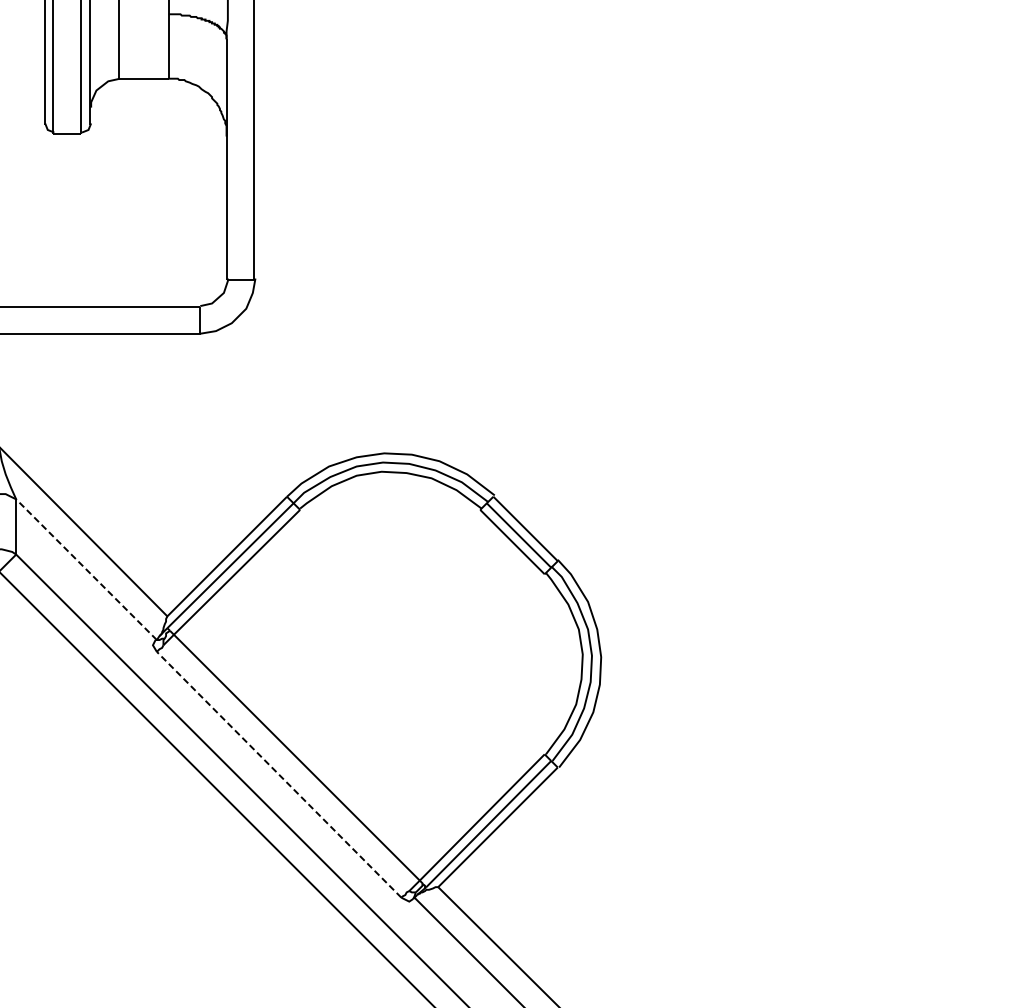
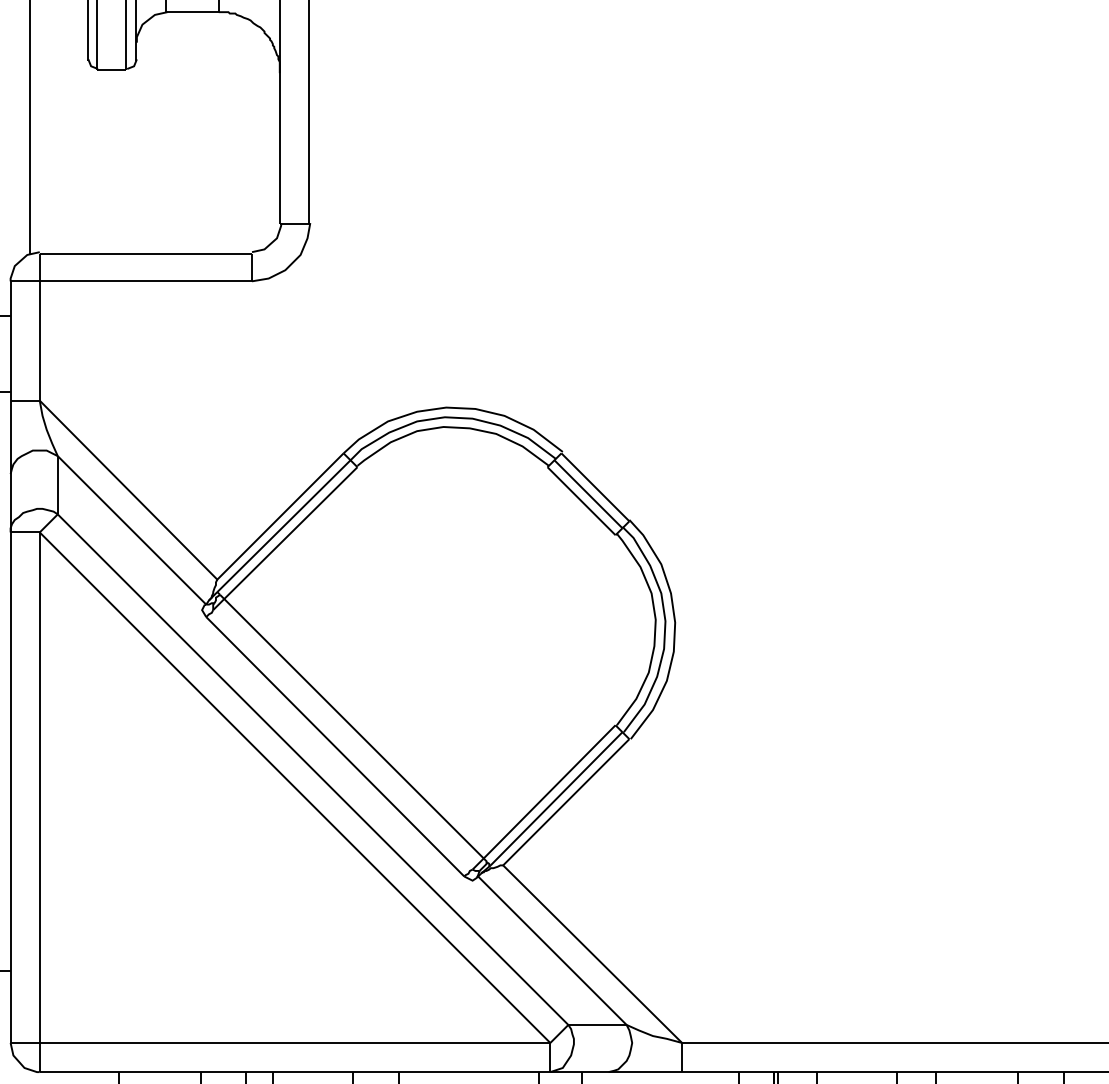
line: (87, 569) -> (132, 530), dashed -> solid
line: (279, 774) -> (335, 746), dashed -> solid

